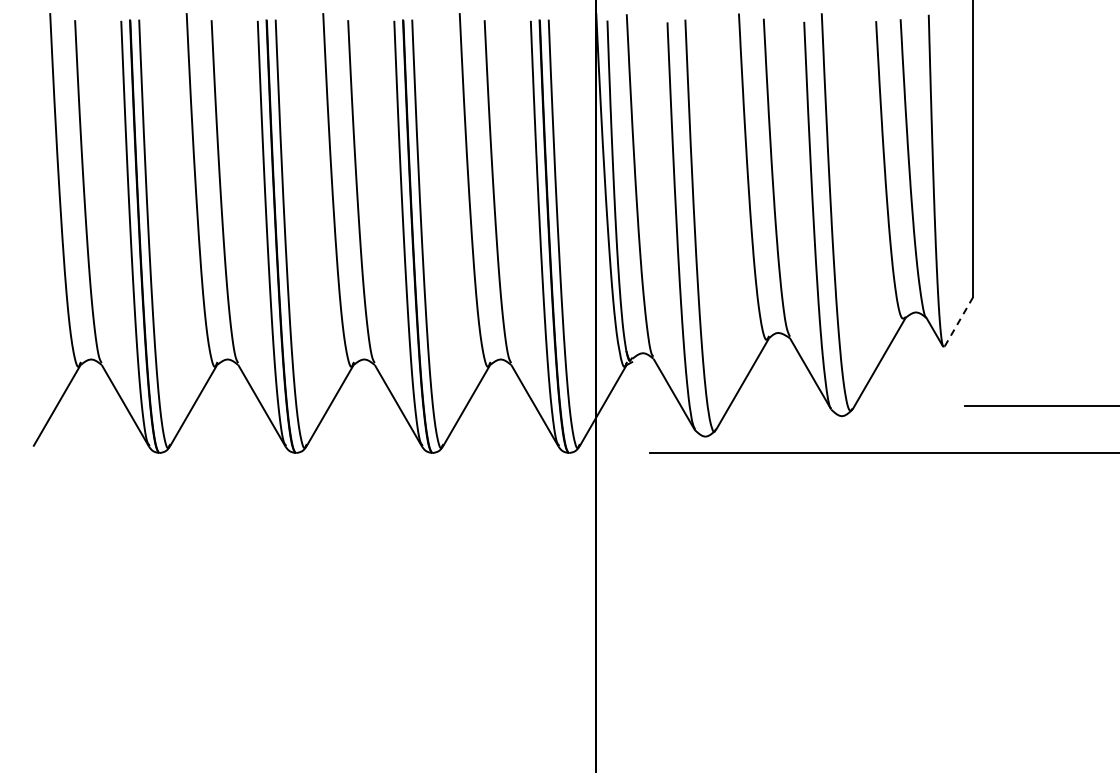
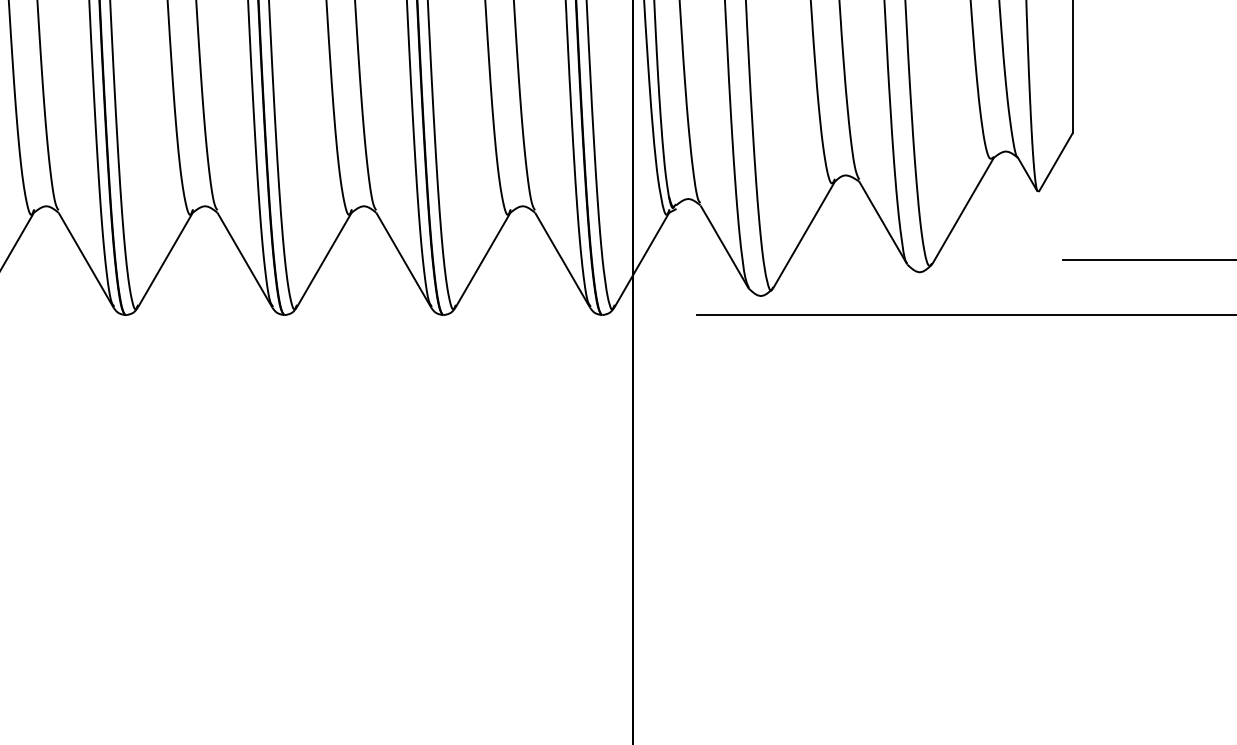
line: (959, 321) -> (1056, 162), dashed -> solid

